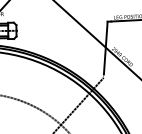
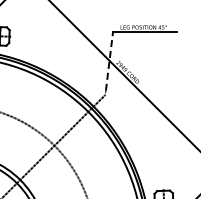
line: (105, 48) -> (109, 61), solid -> dashed

